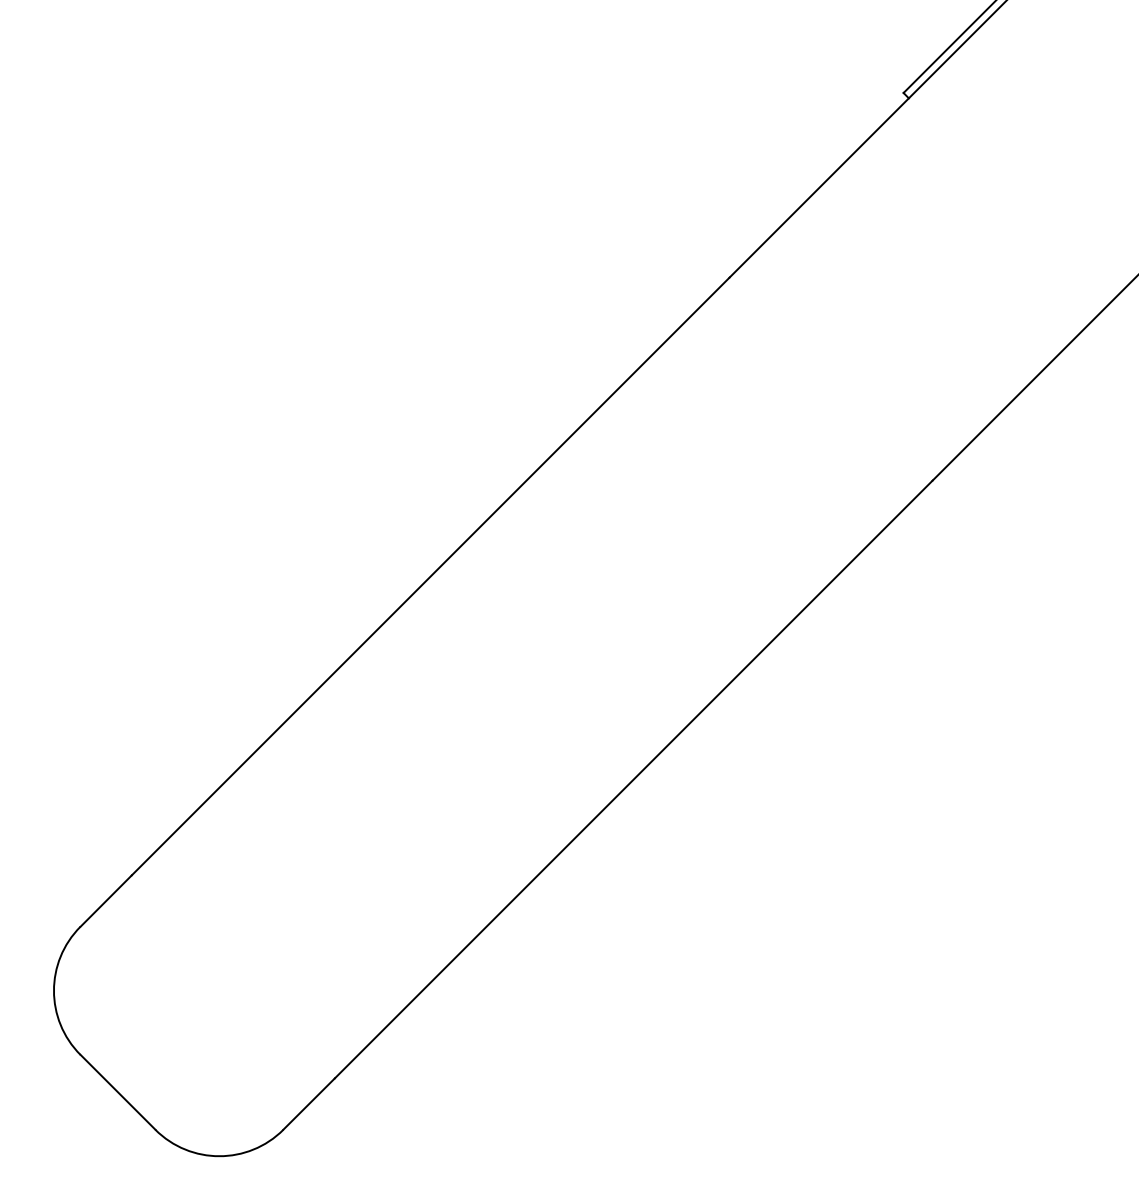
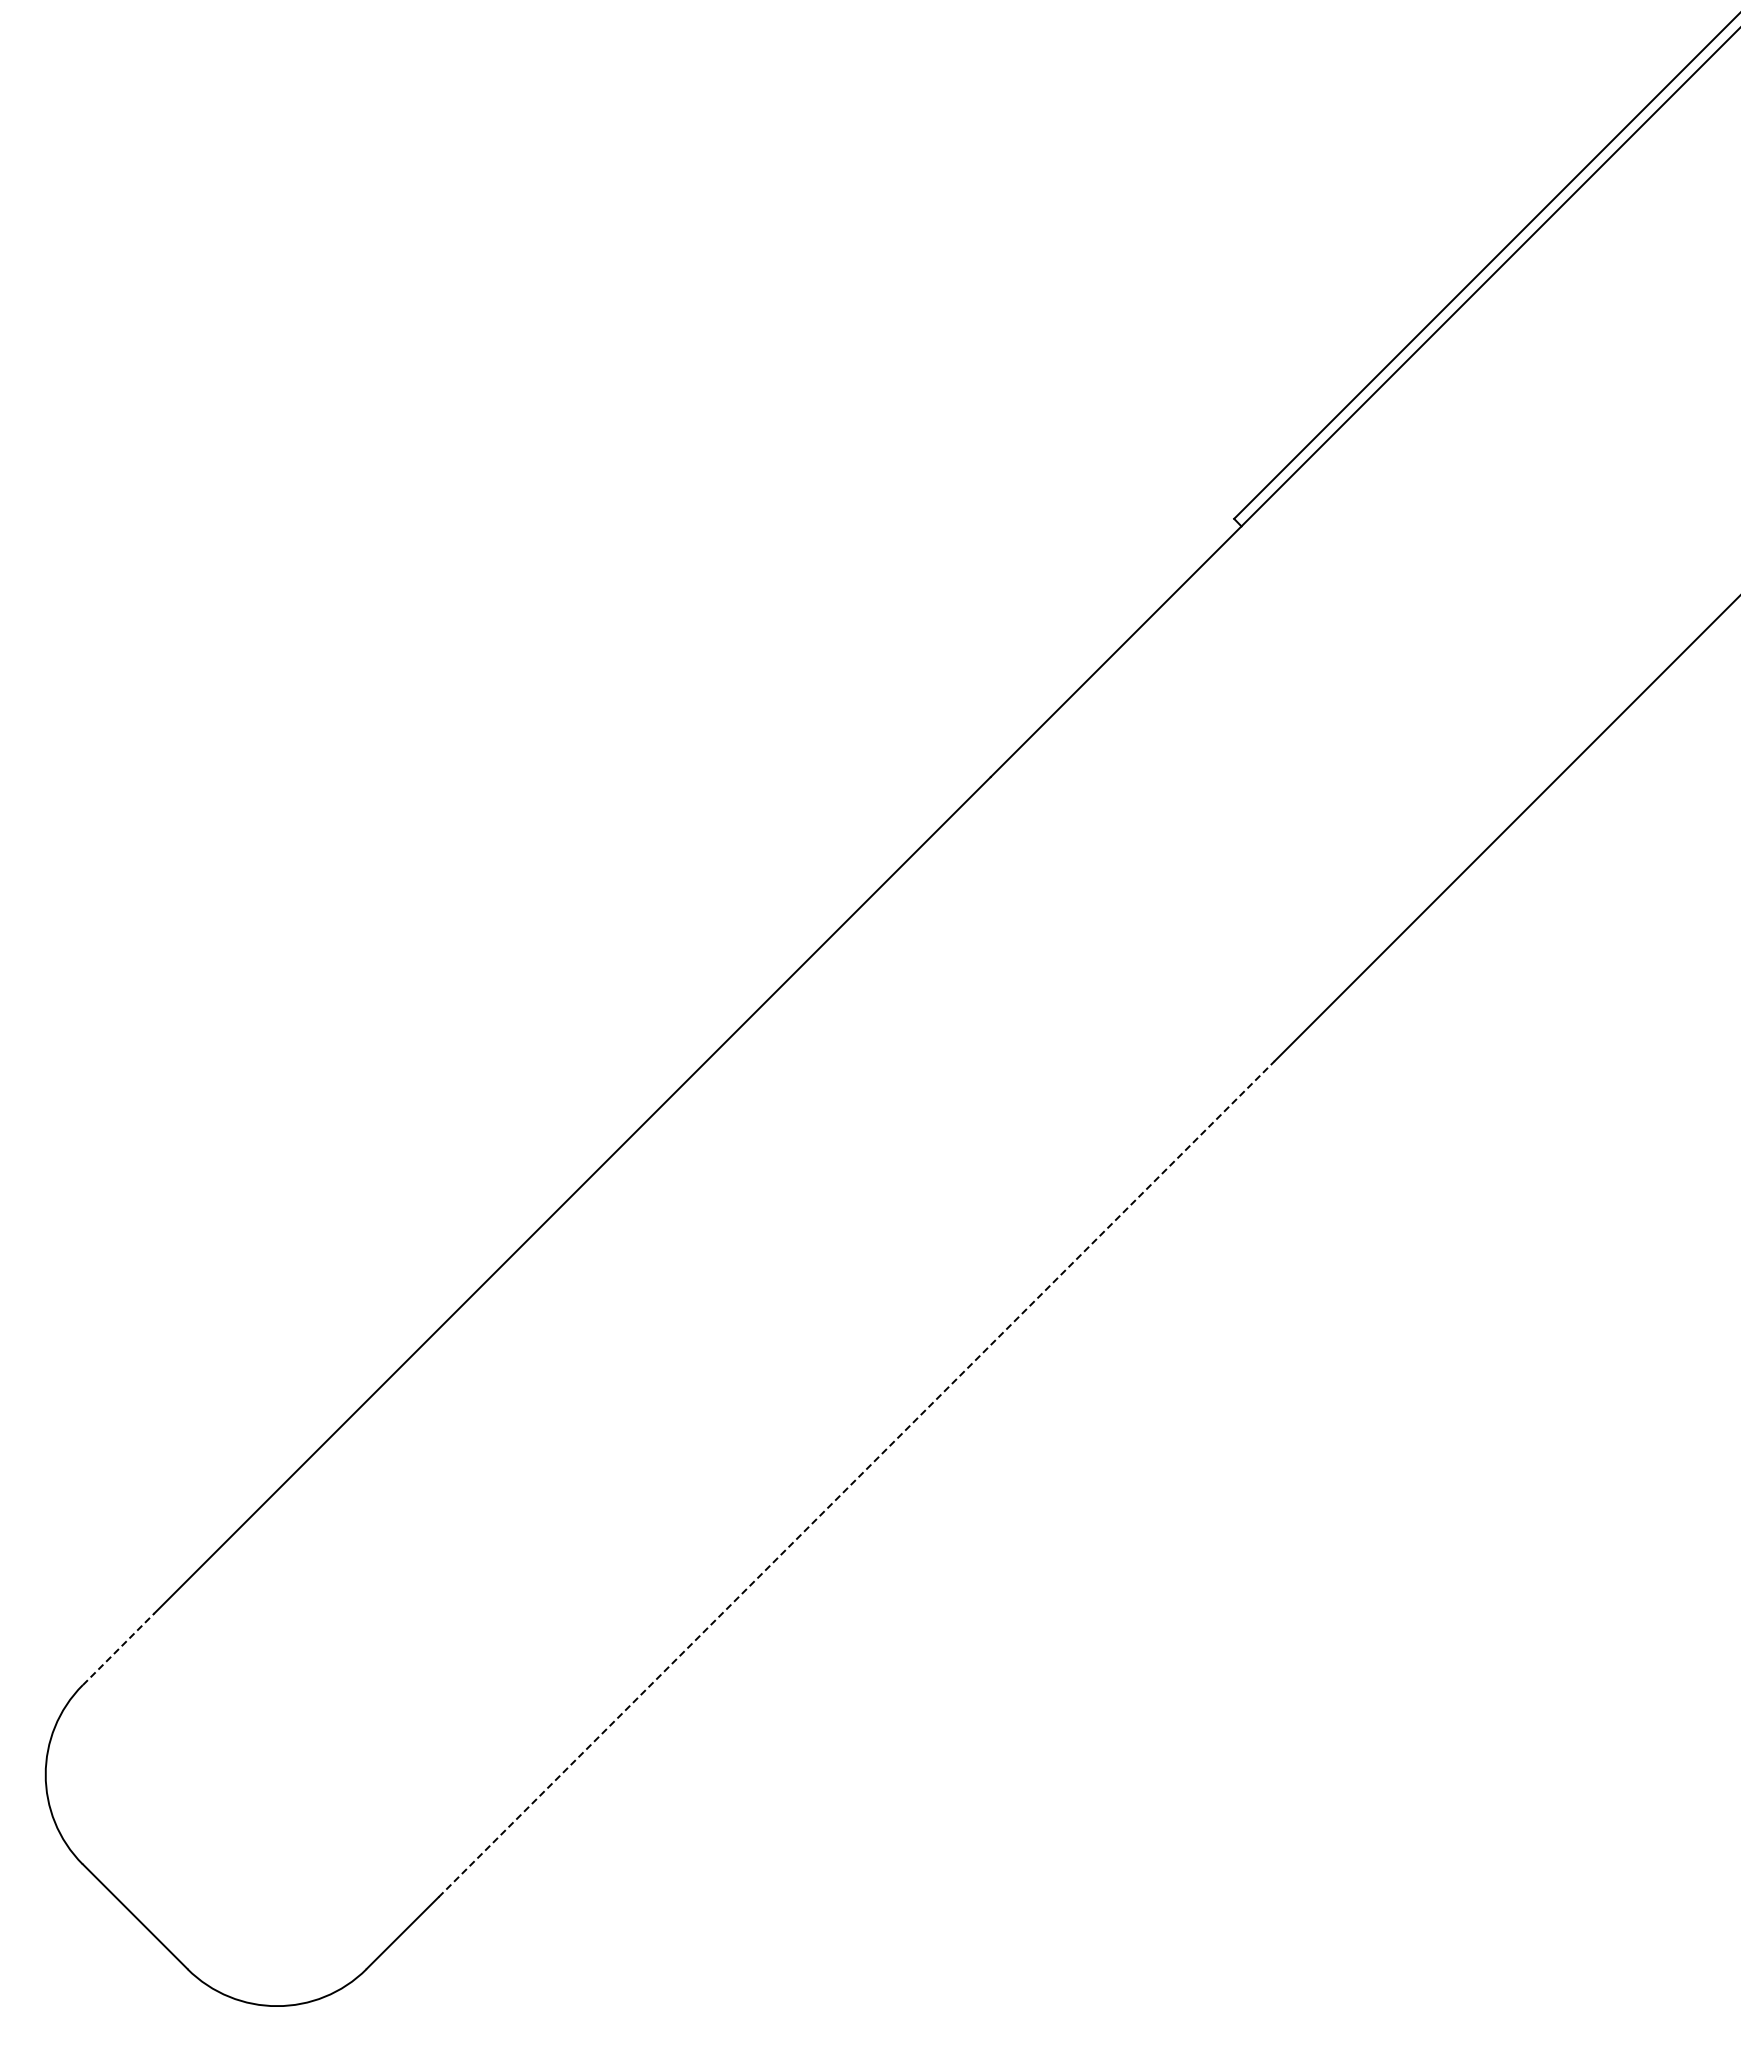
line: (634, 779) -> (857, 1478), solid -> dashed
line: (106, 901) -> (118, 1649), solid -> dashed

